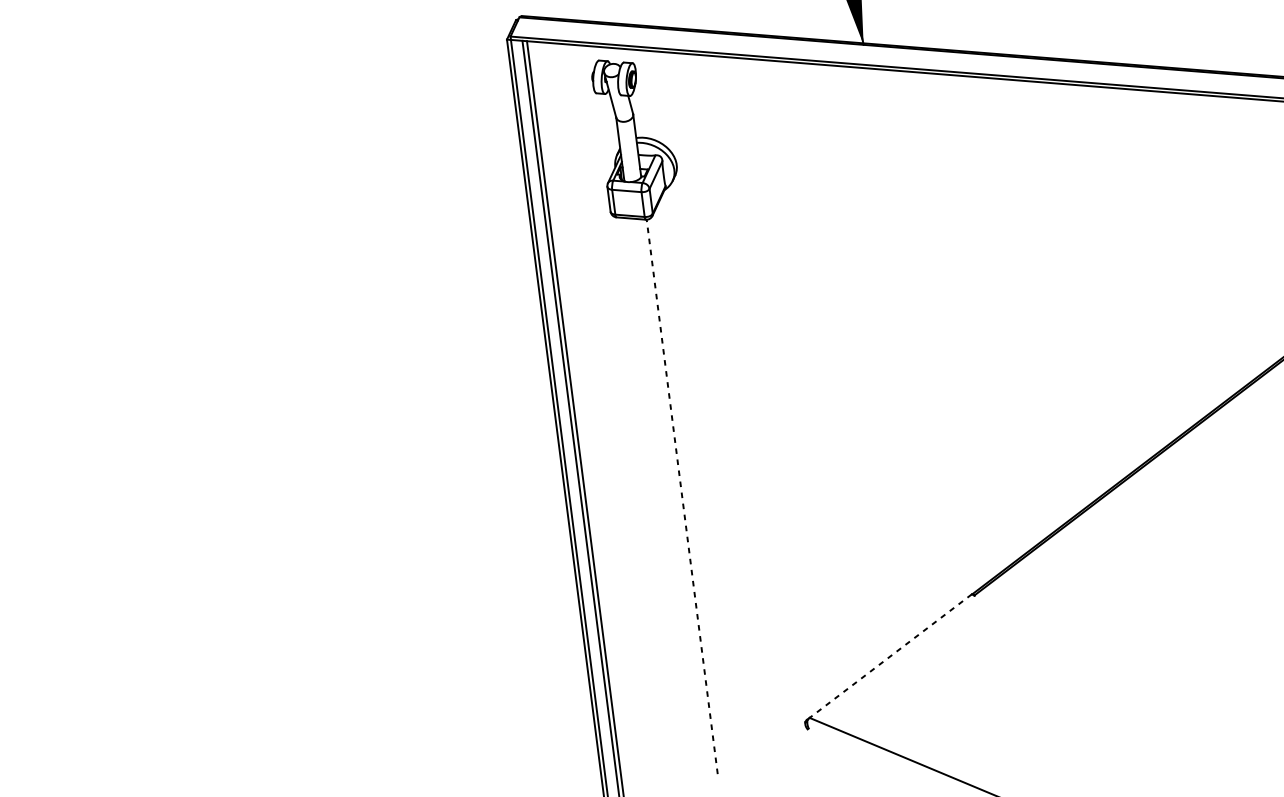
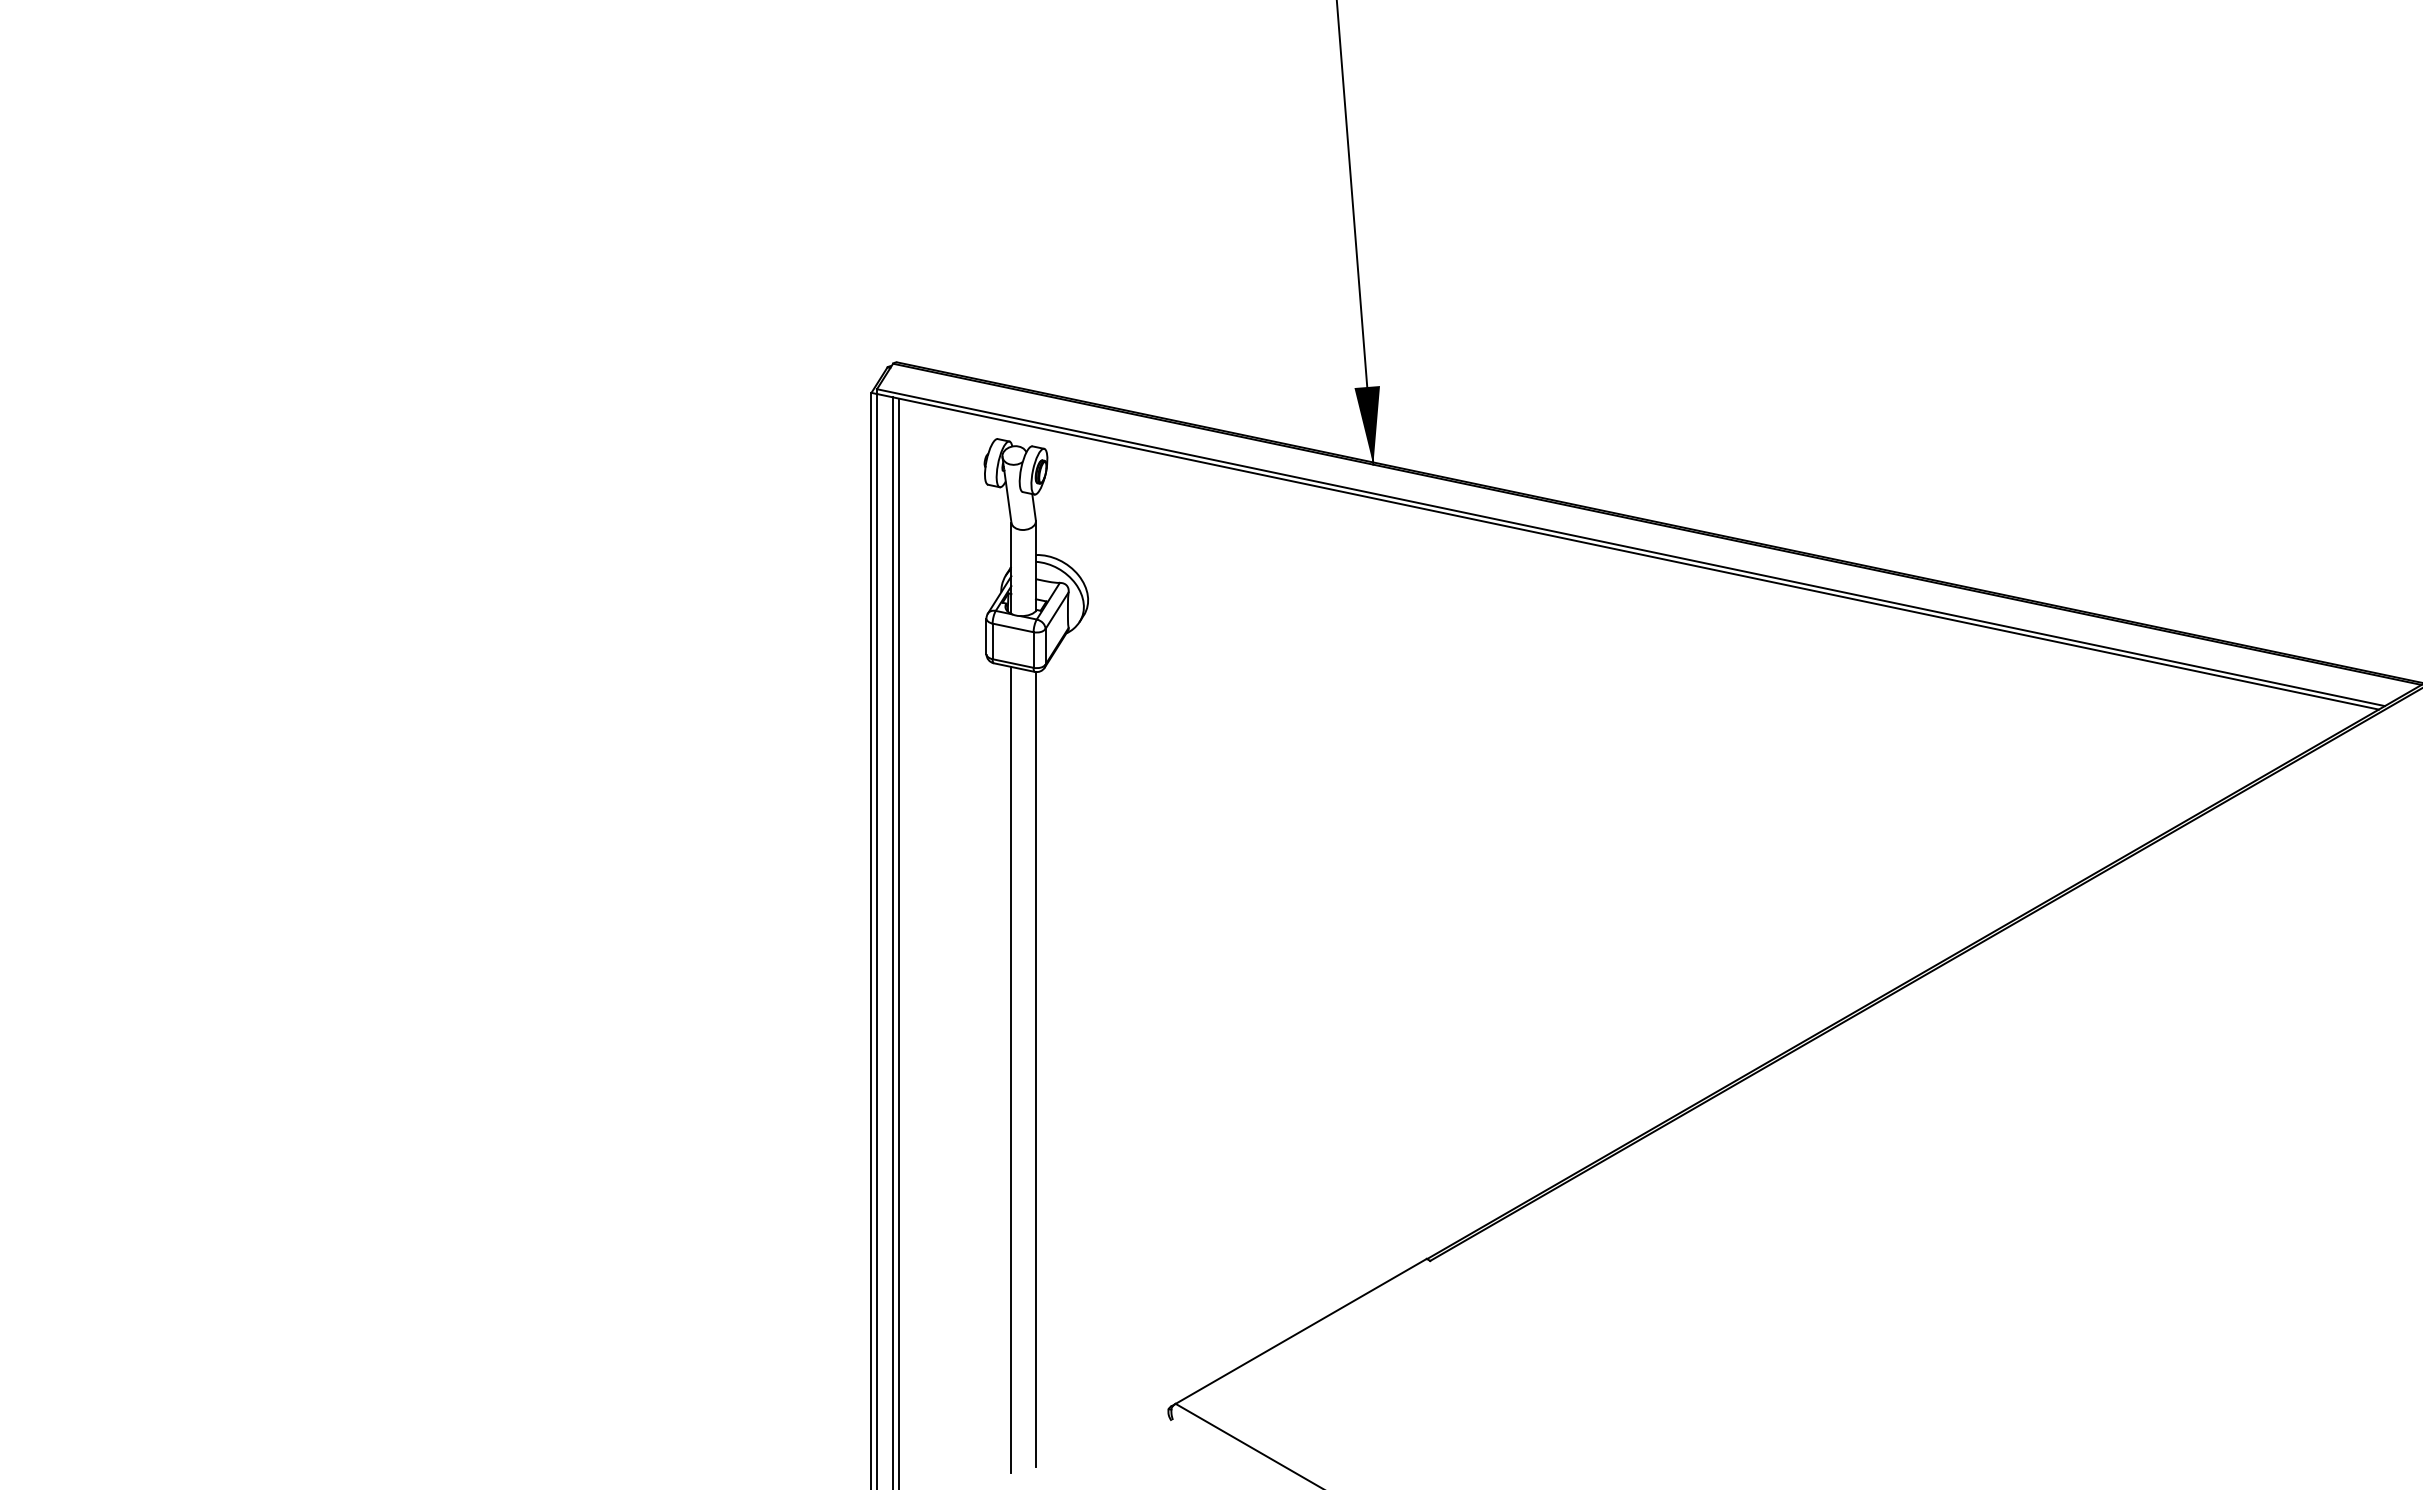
line: (681, 496) -> (1035, 1068), dashed -> solid
line: (665, 499) -> (1011, 1069), added
line: (890, 656) -> (1301, 1331), dashed -> solid

